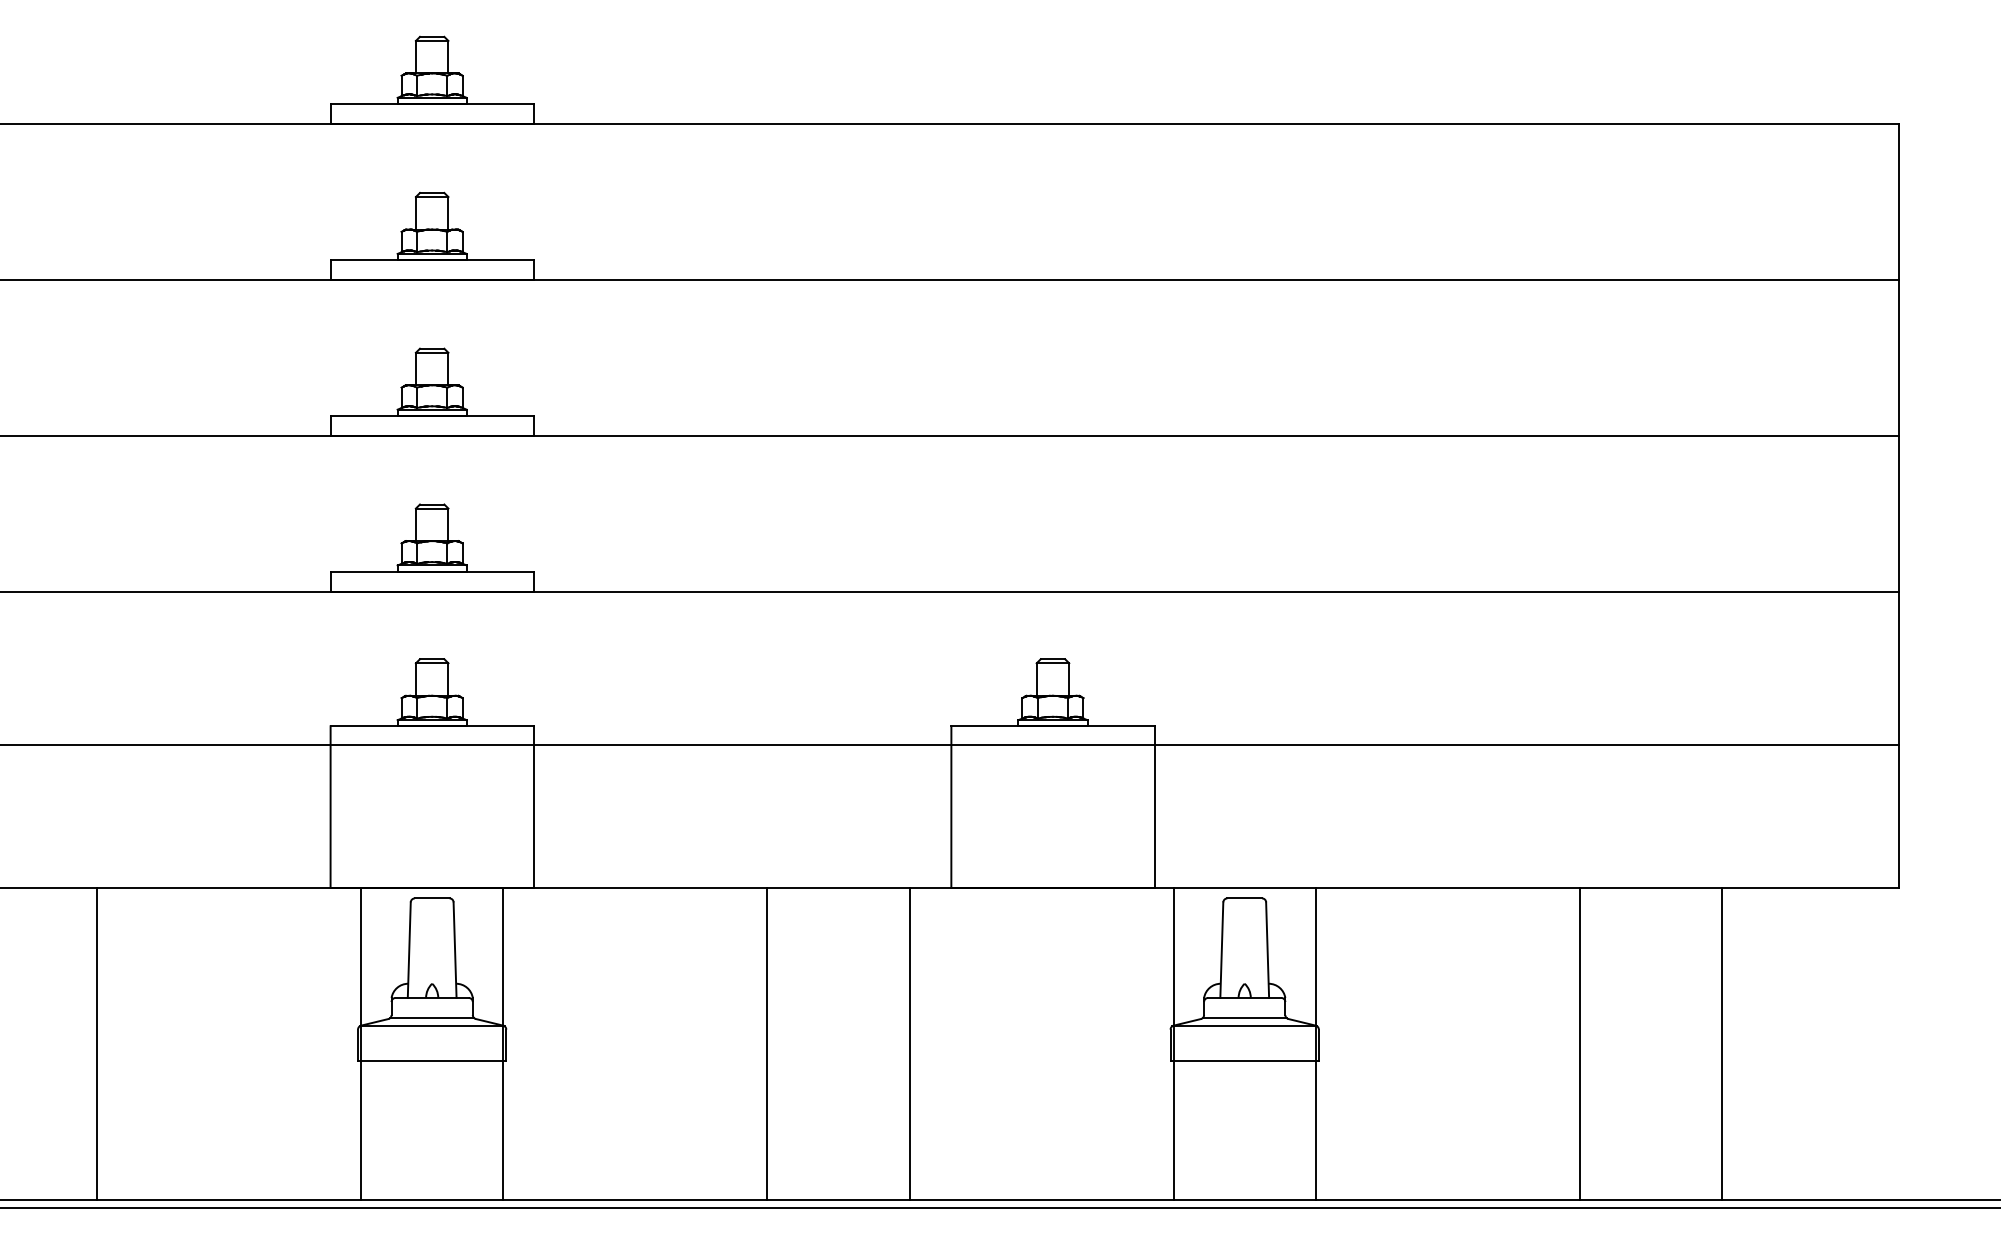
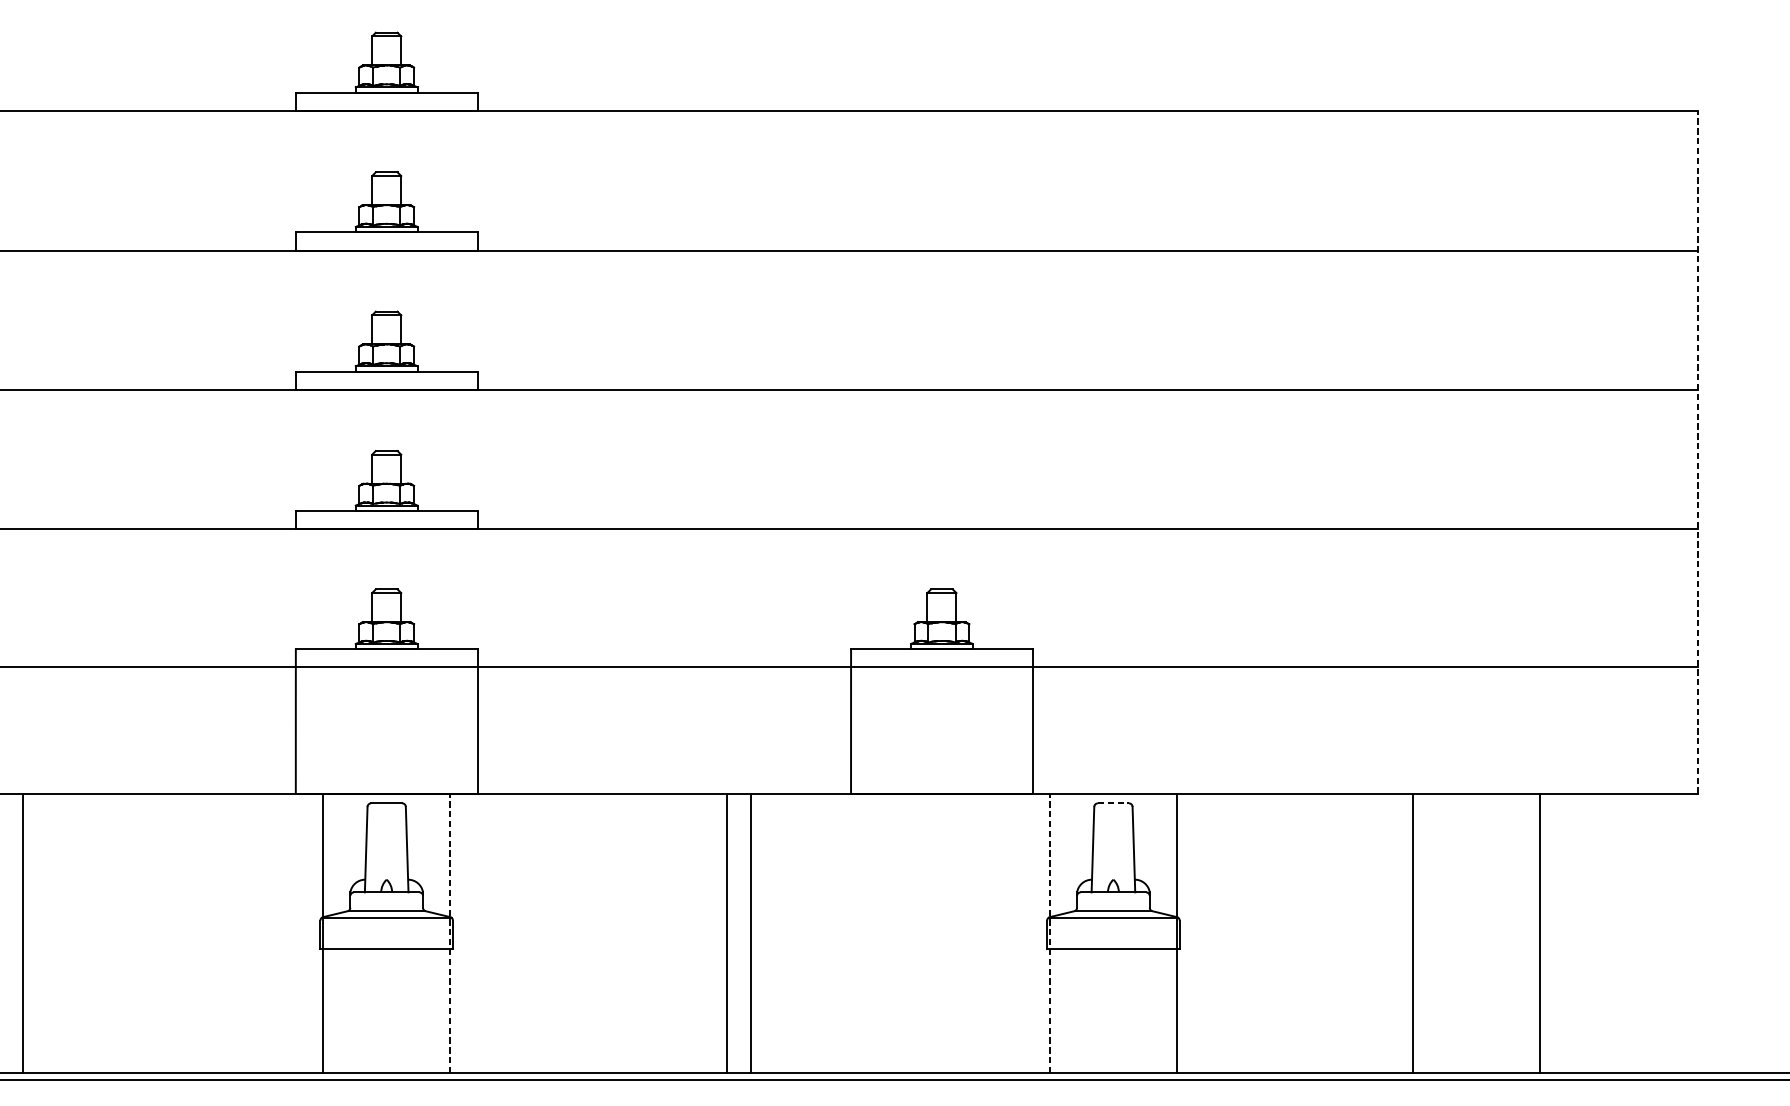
line: (1898, 505) -> (1698, 451), solid -> dashed
line: (1245, 898) -> (1114, 803), solid -> dashed
line: (97, 1043) -> (22, 933), moved
line: (503, 1043) -> (450, 933), solid -> dashed
line: (767, 1043) -> (726, 933), moved
line: (909, 1043) -> (751, 933), moved
line: (1173, 1043) -> (1049, 933), solid -> dashed

